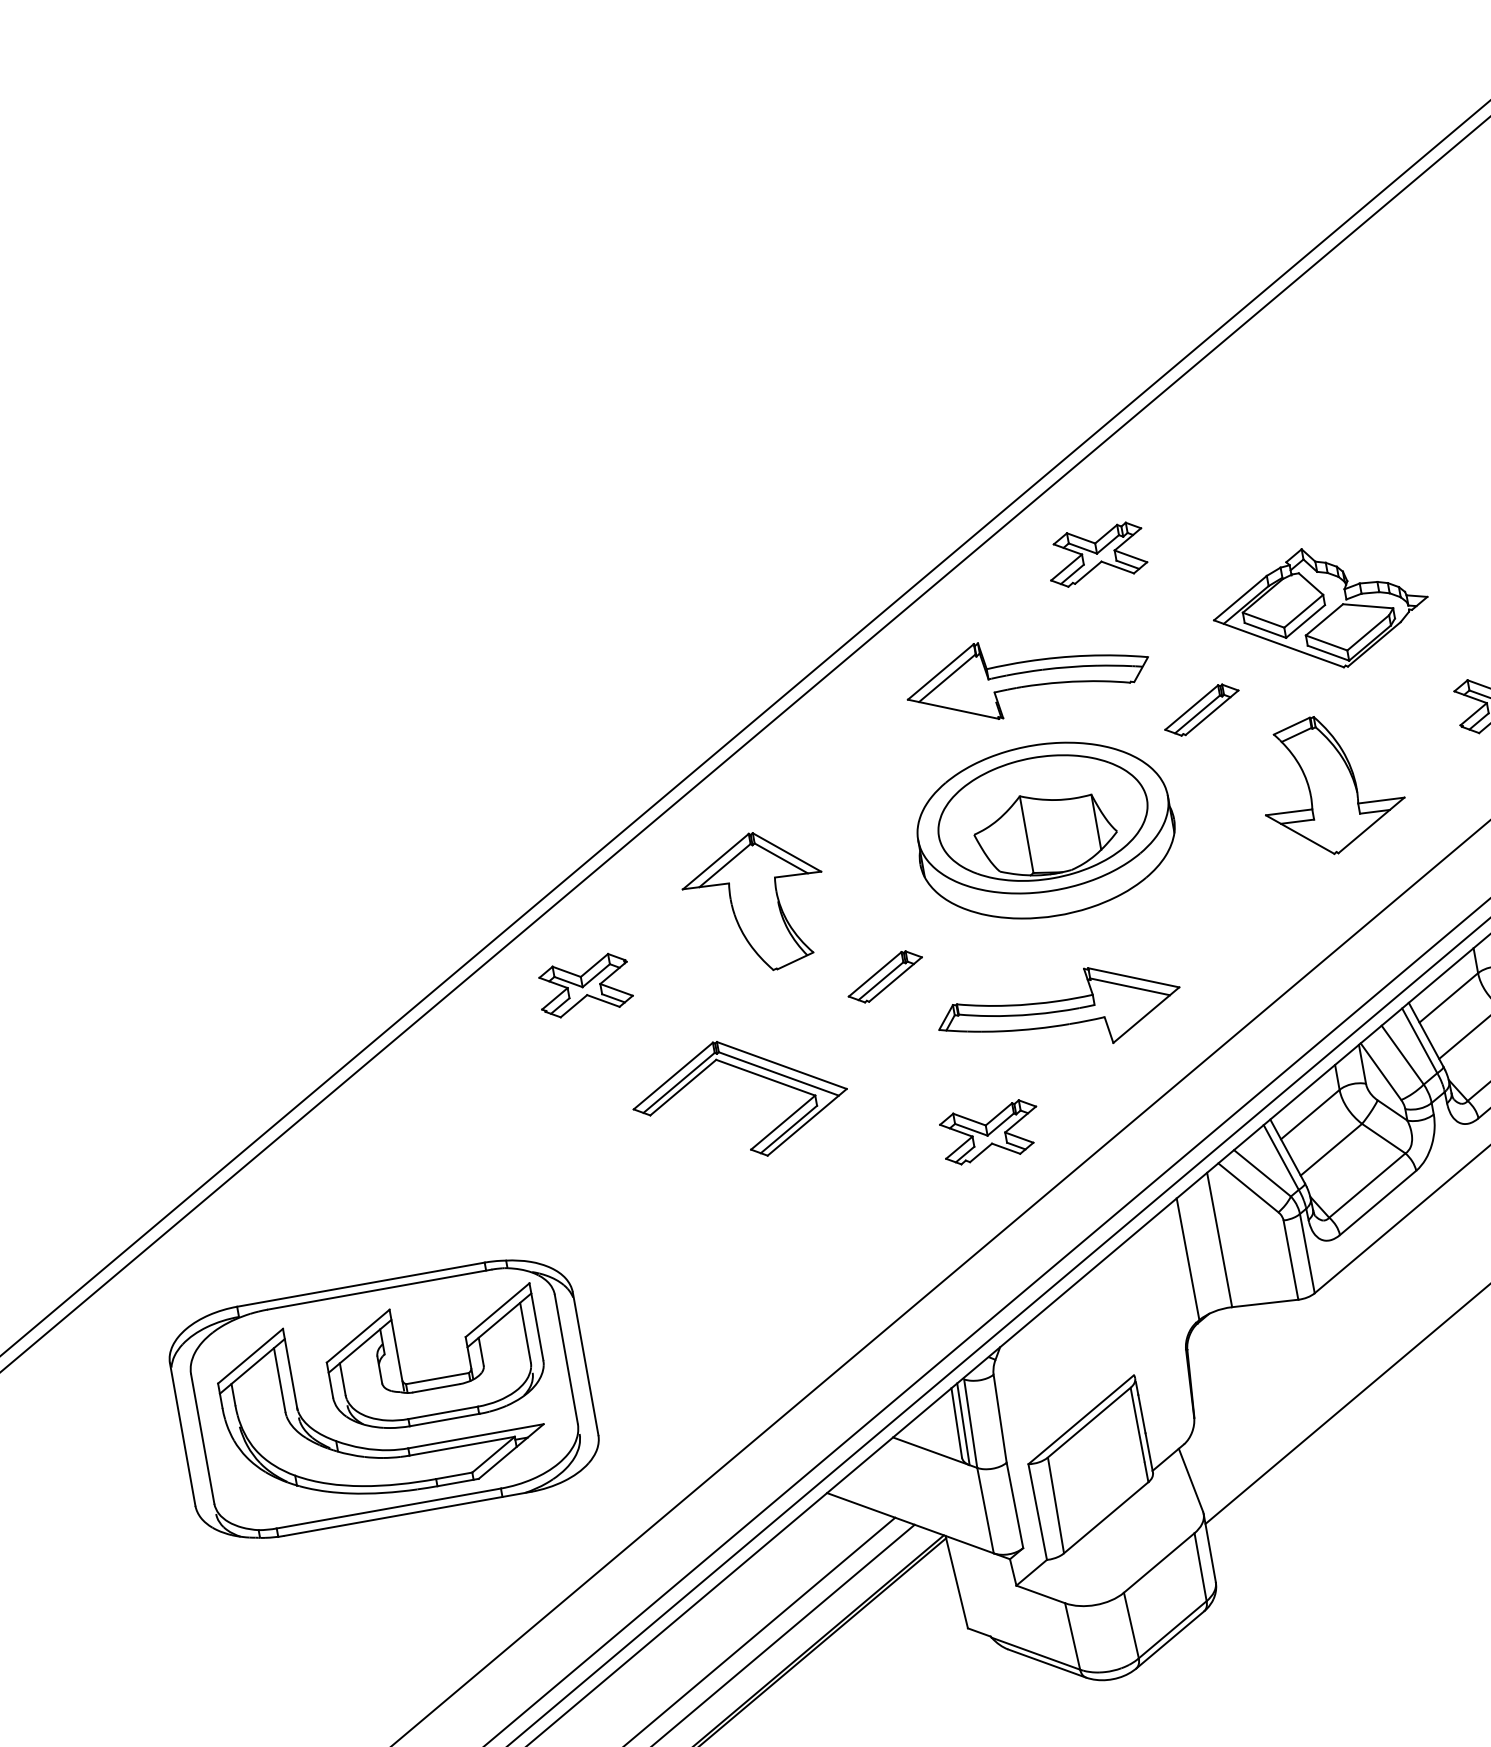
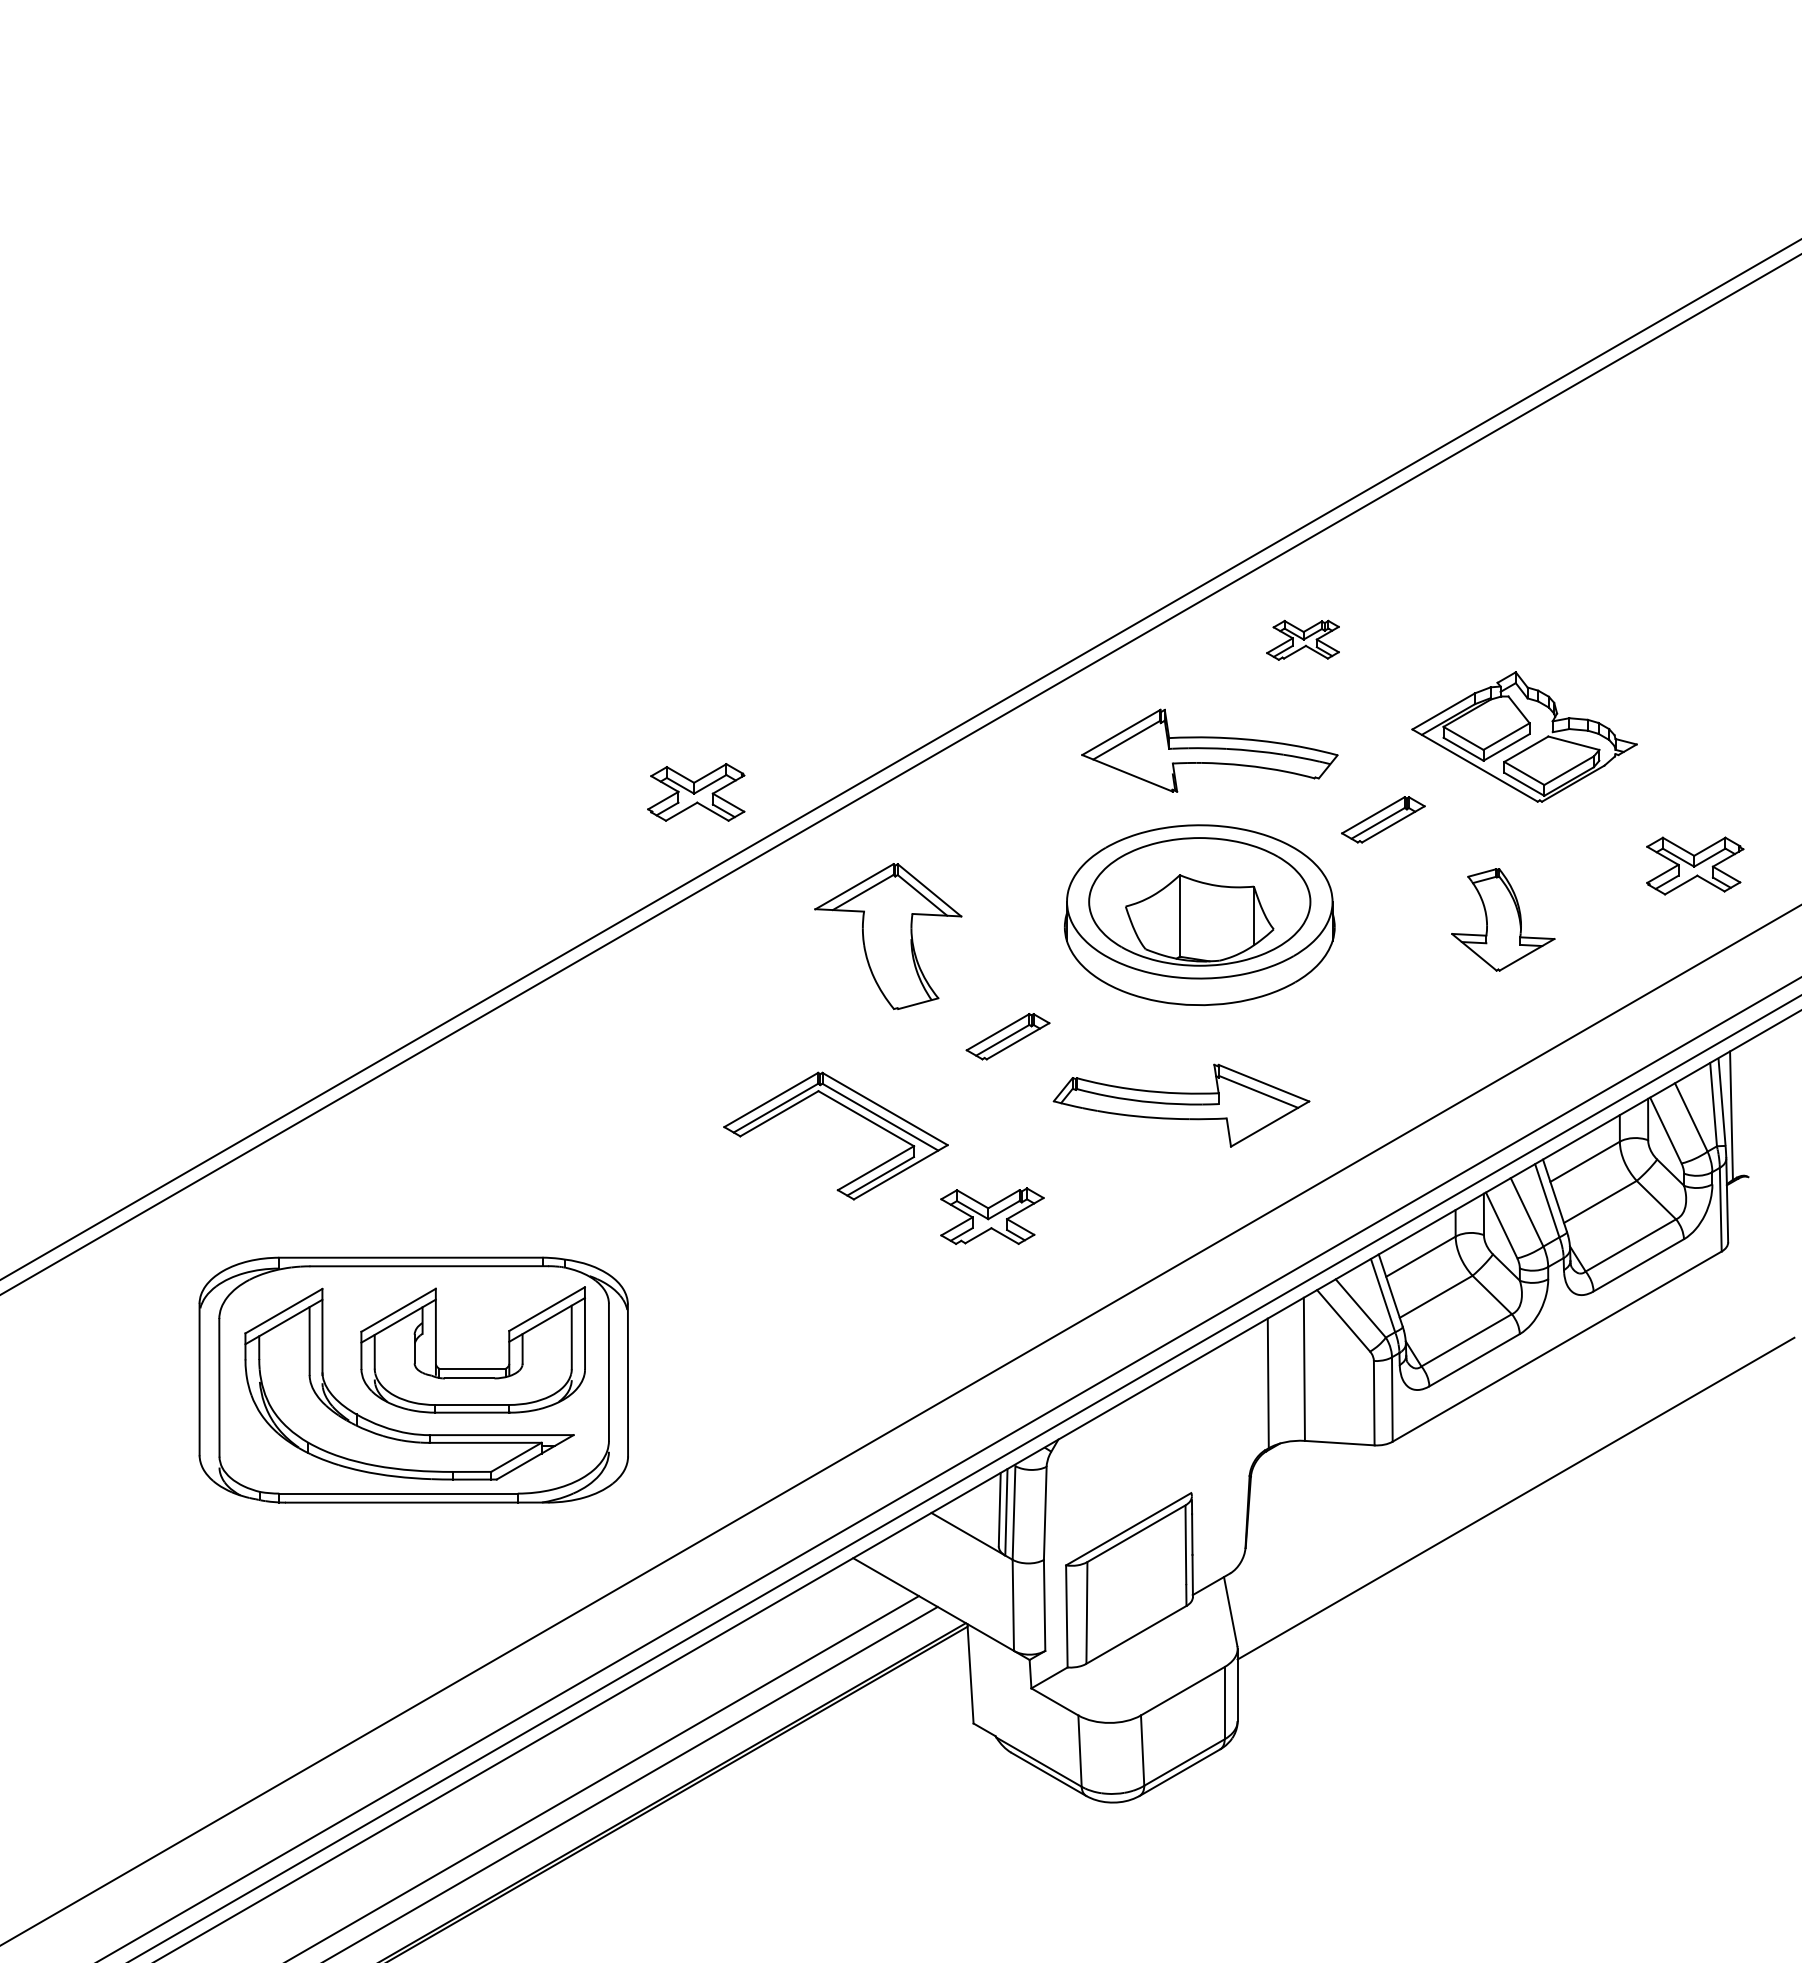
part: (1095, 555) -> (1302, 640), size x0.7
part: (1331, 783) -> (1503, 919), size x0.7
part: (584, 985) -> (696, 792), moved
part: (990, 1131) -> (992, 1215), moved

